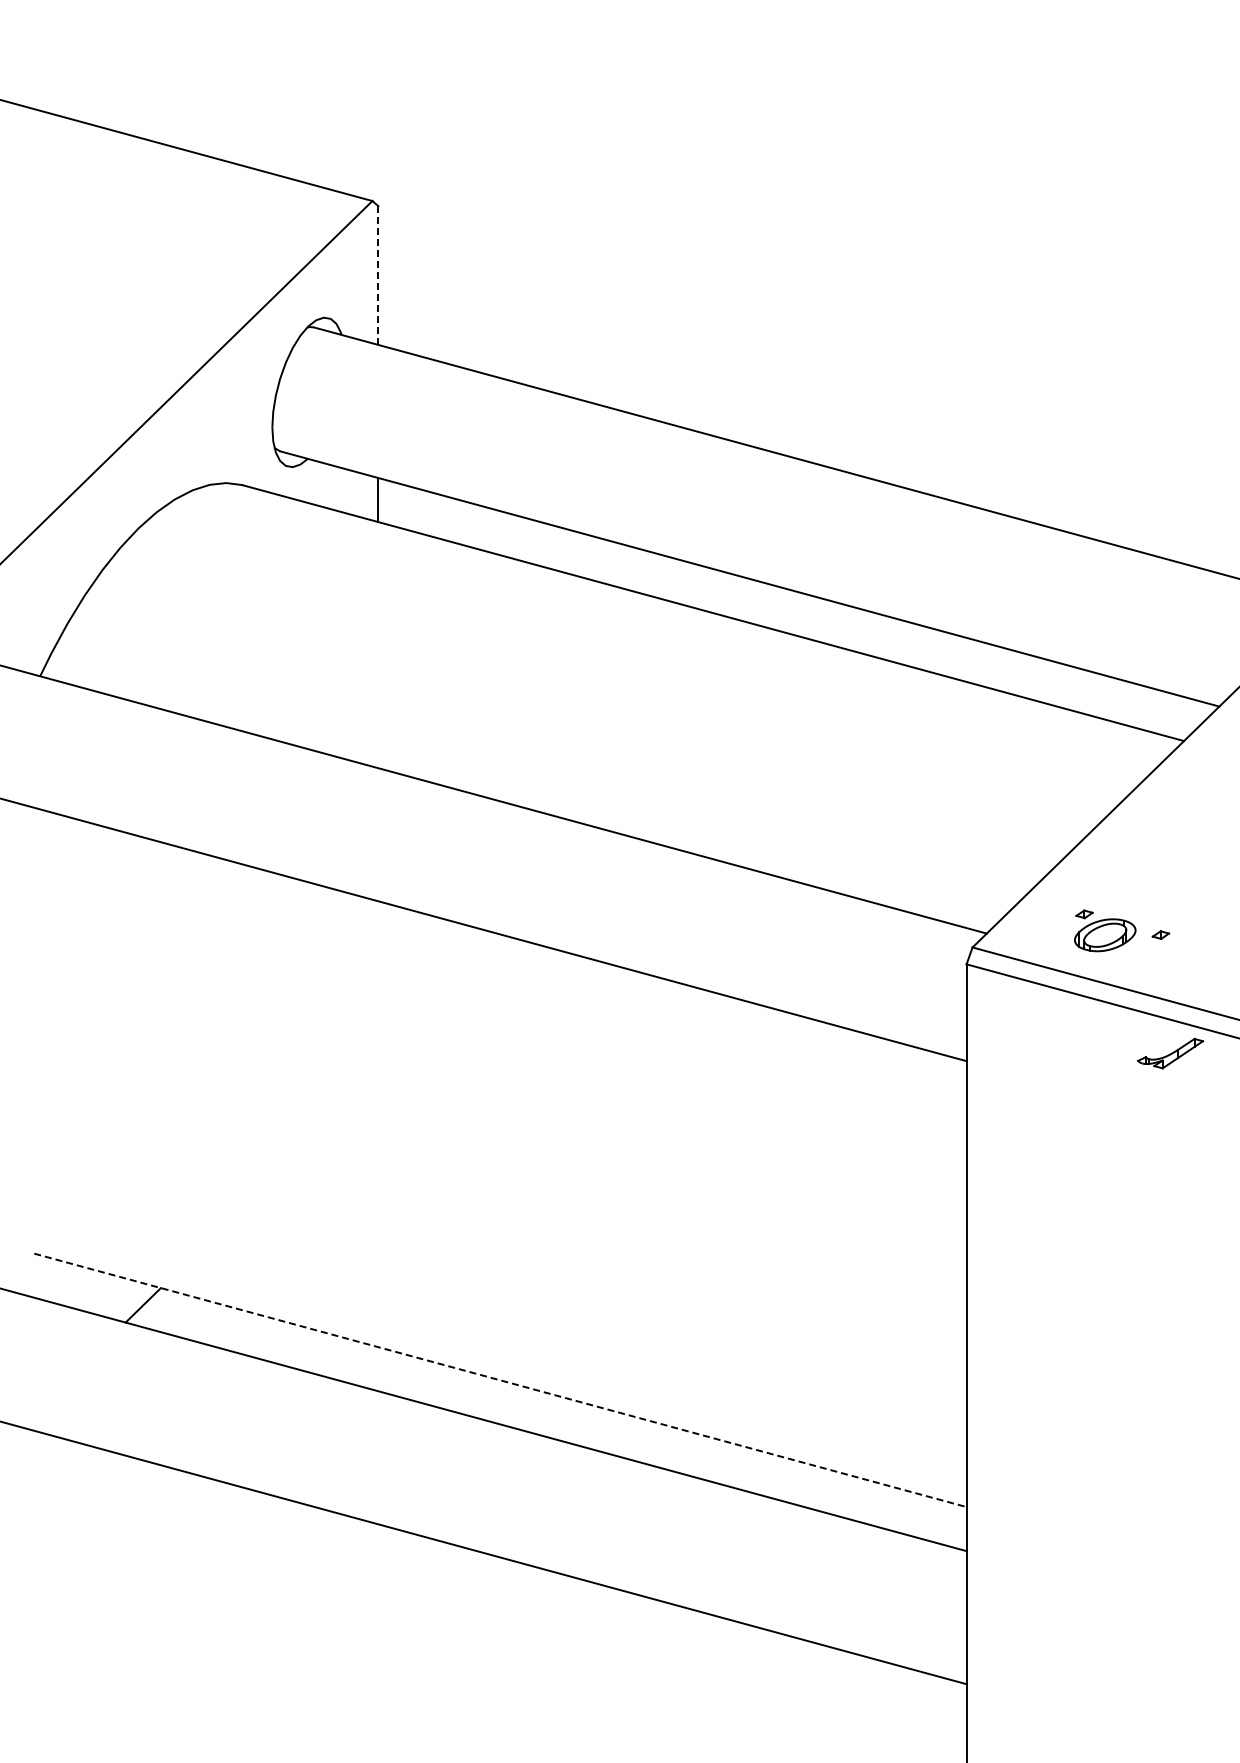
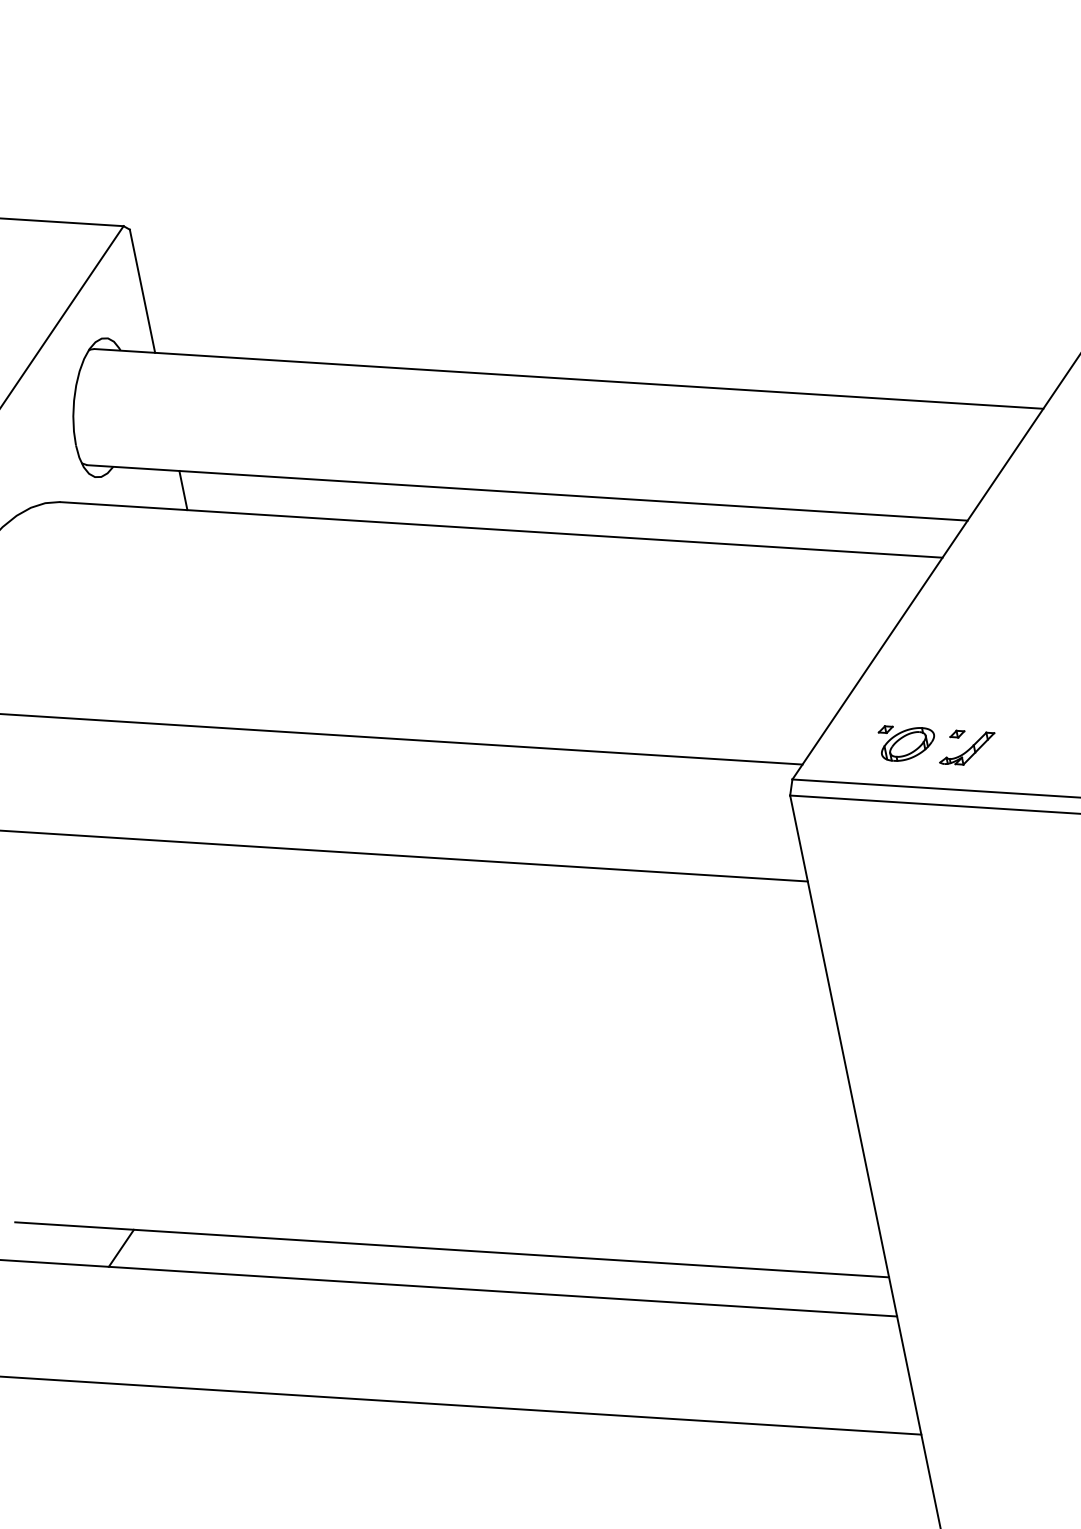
line: (378, 276) -> (142, 292), dashed -> solid
part: (1170, 1053) -> (967, 750), moved
line: (500, 1380) -> (452, 1249), dashed -> solid

